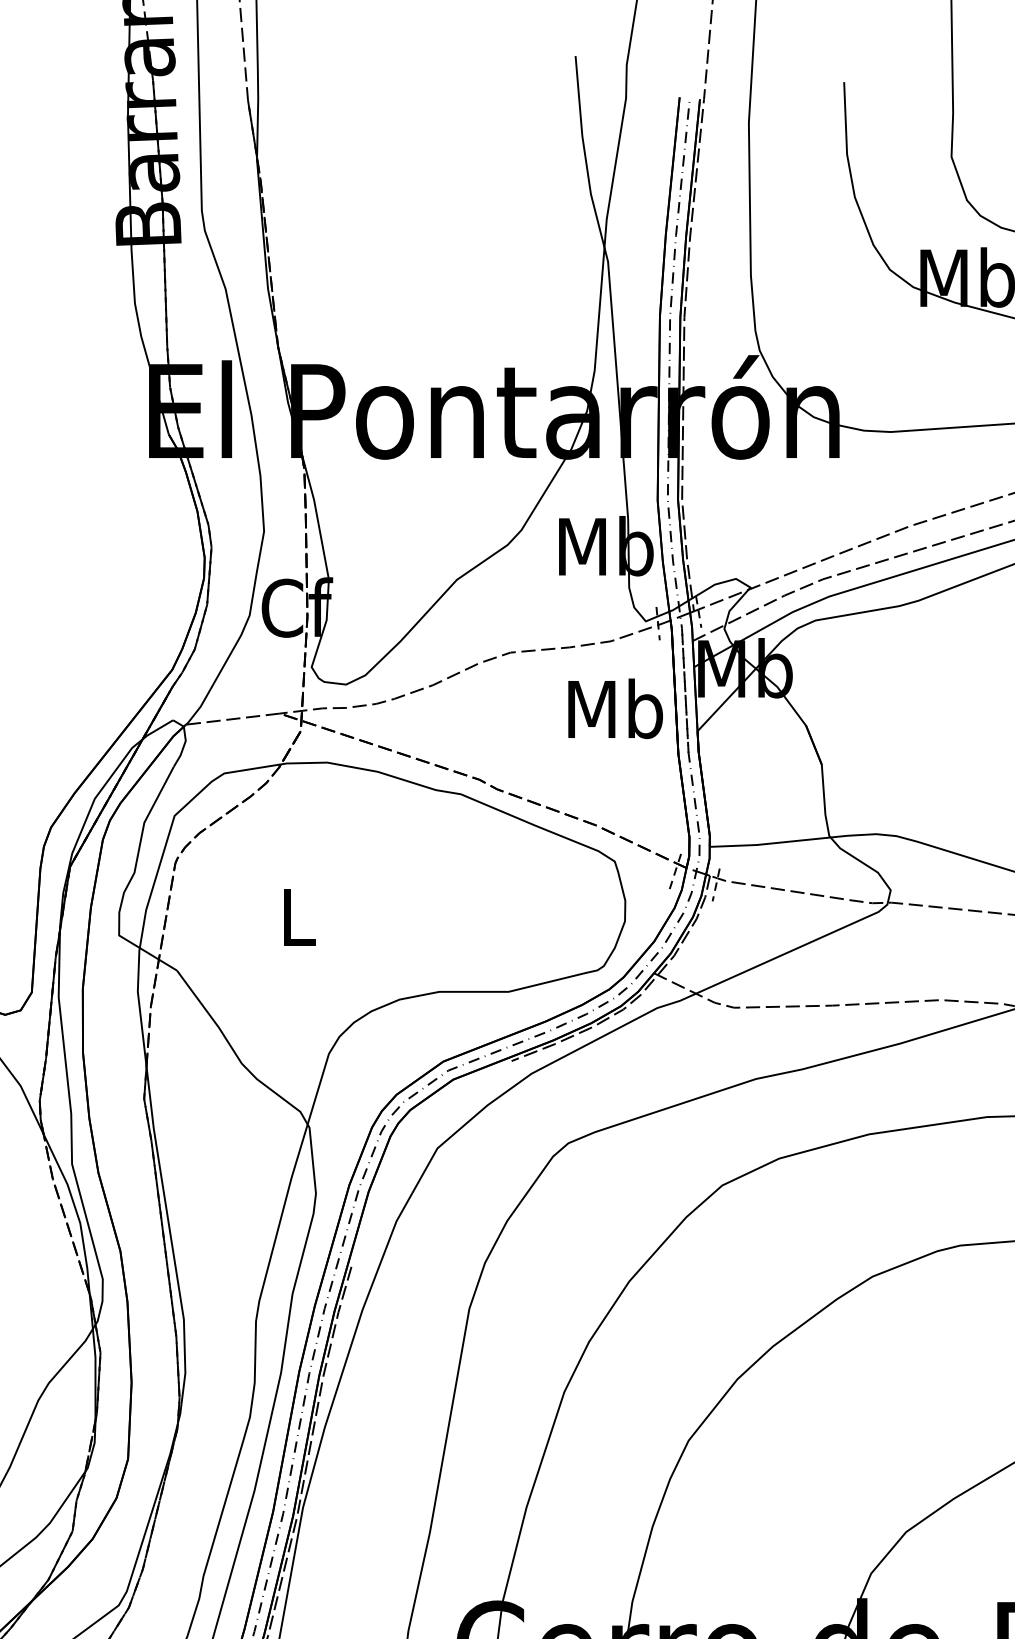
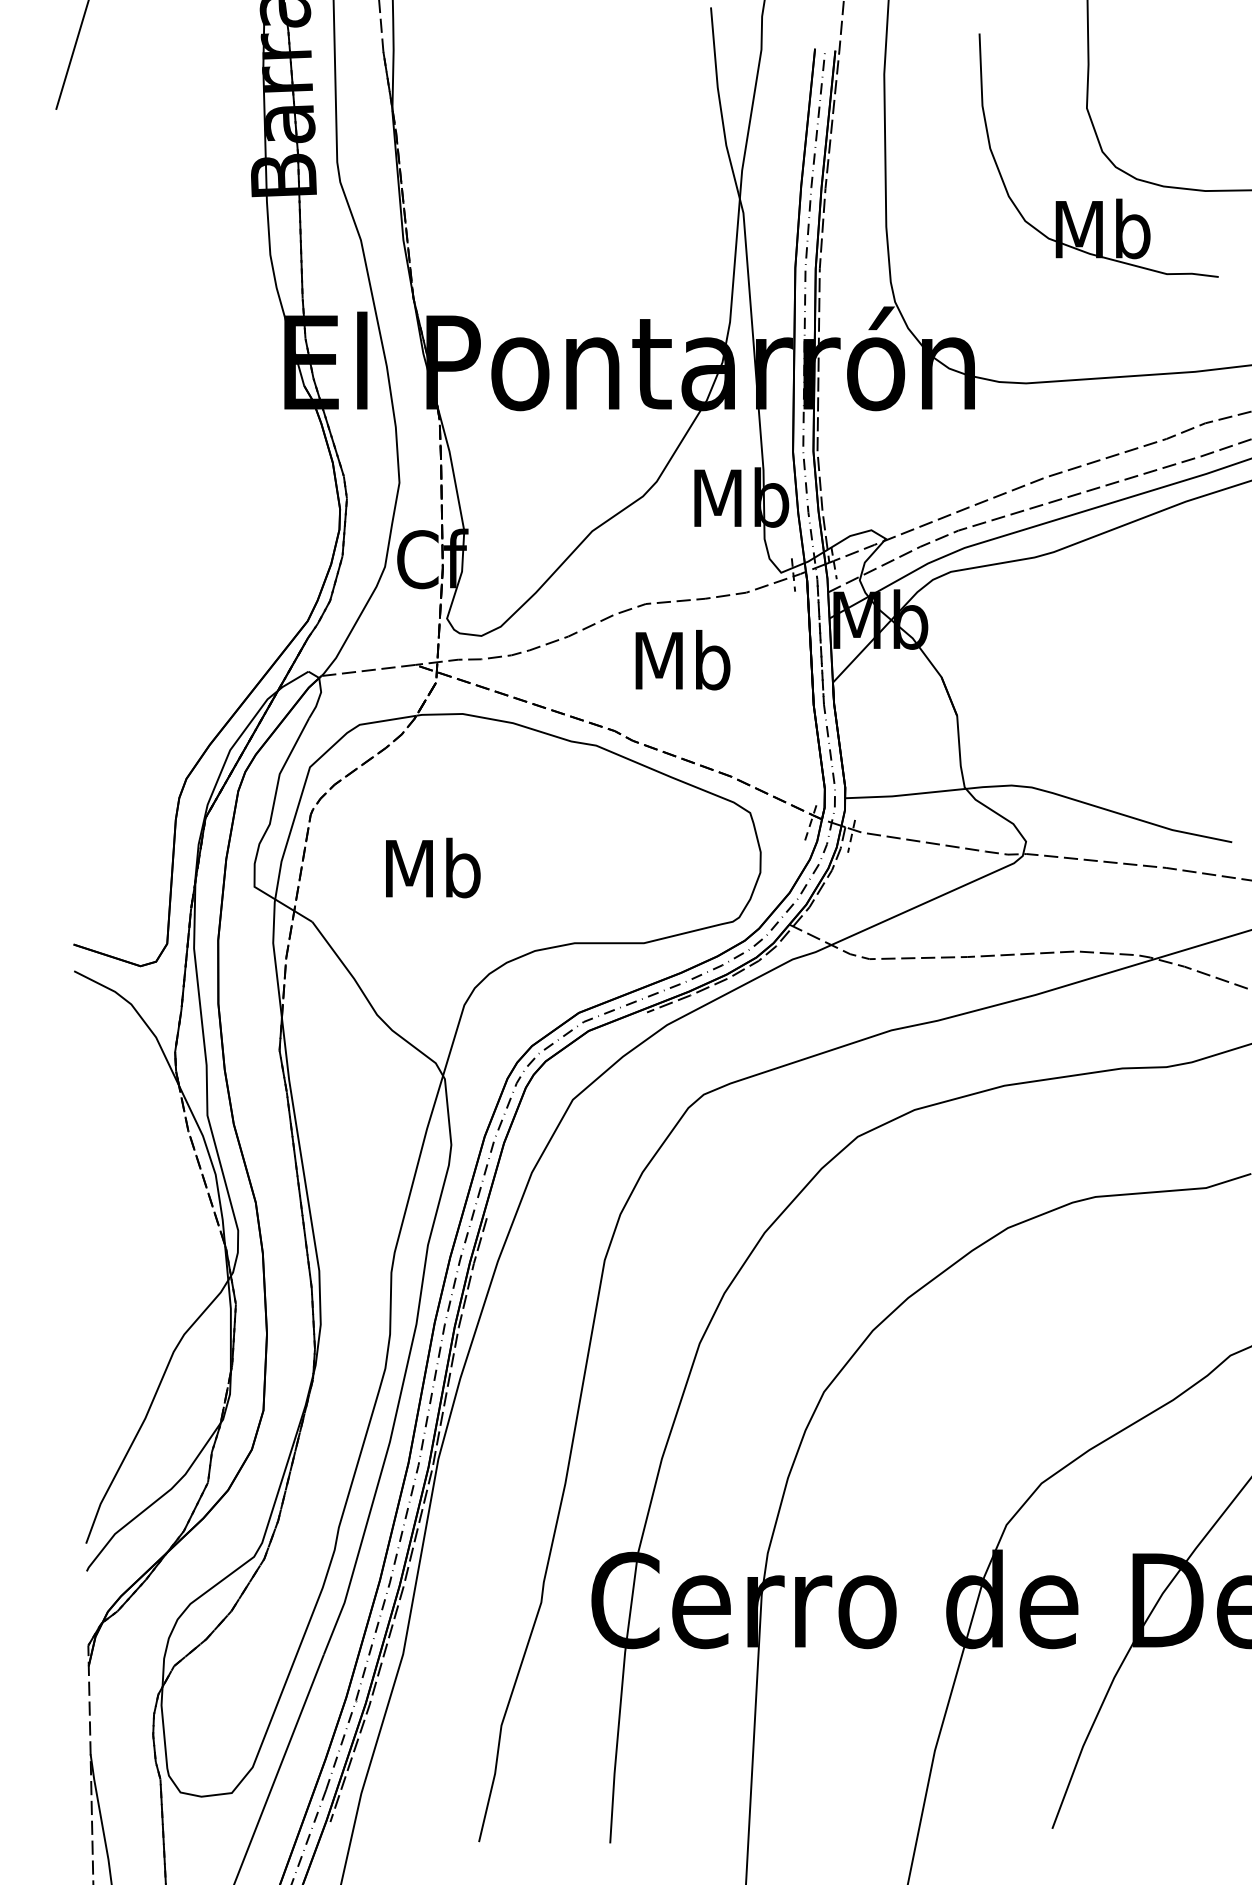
text: (615, 709) -> (682, 660), moved
text: (298, 916) -> (433, 867), L -> Mb

